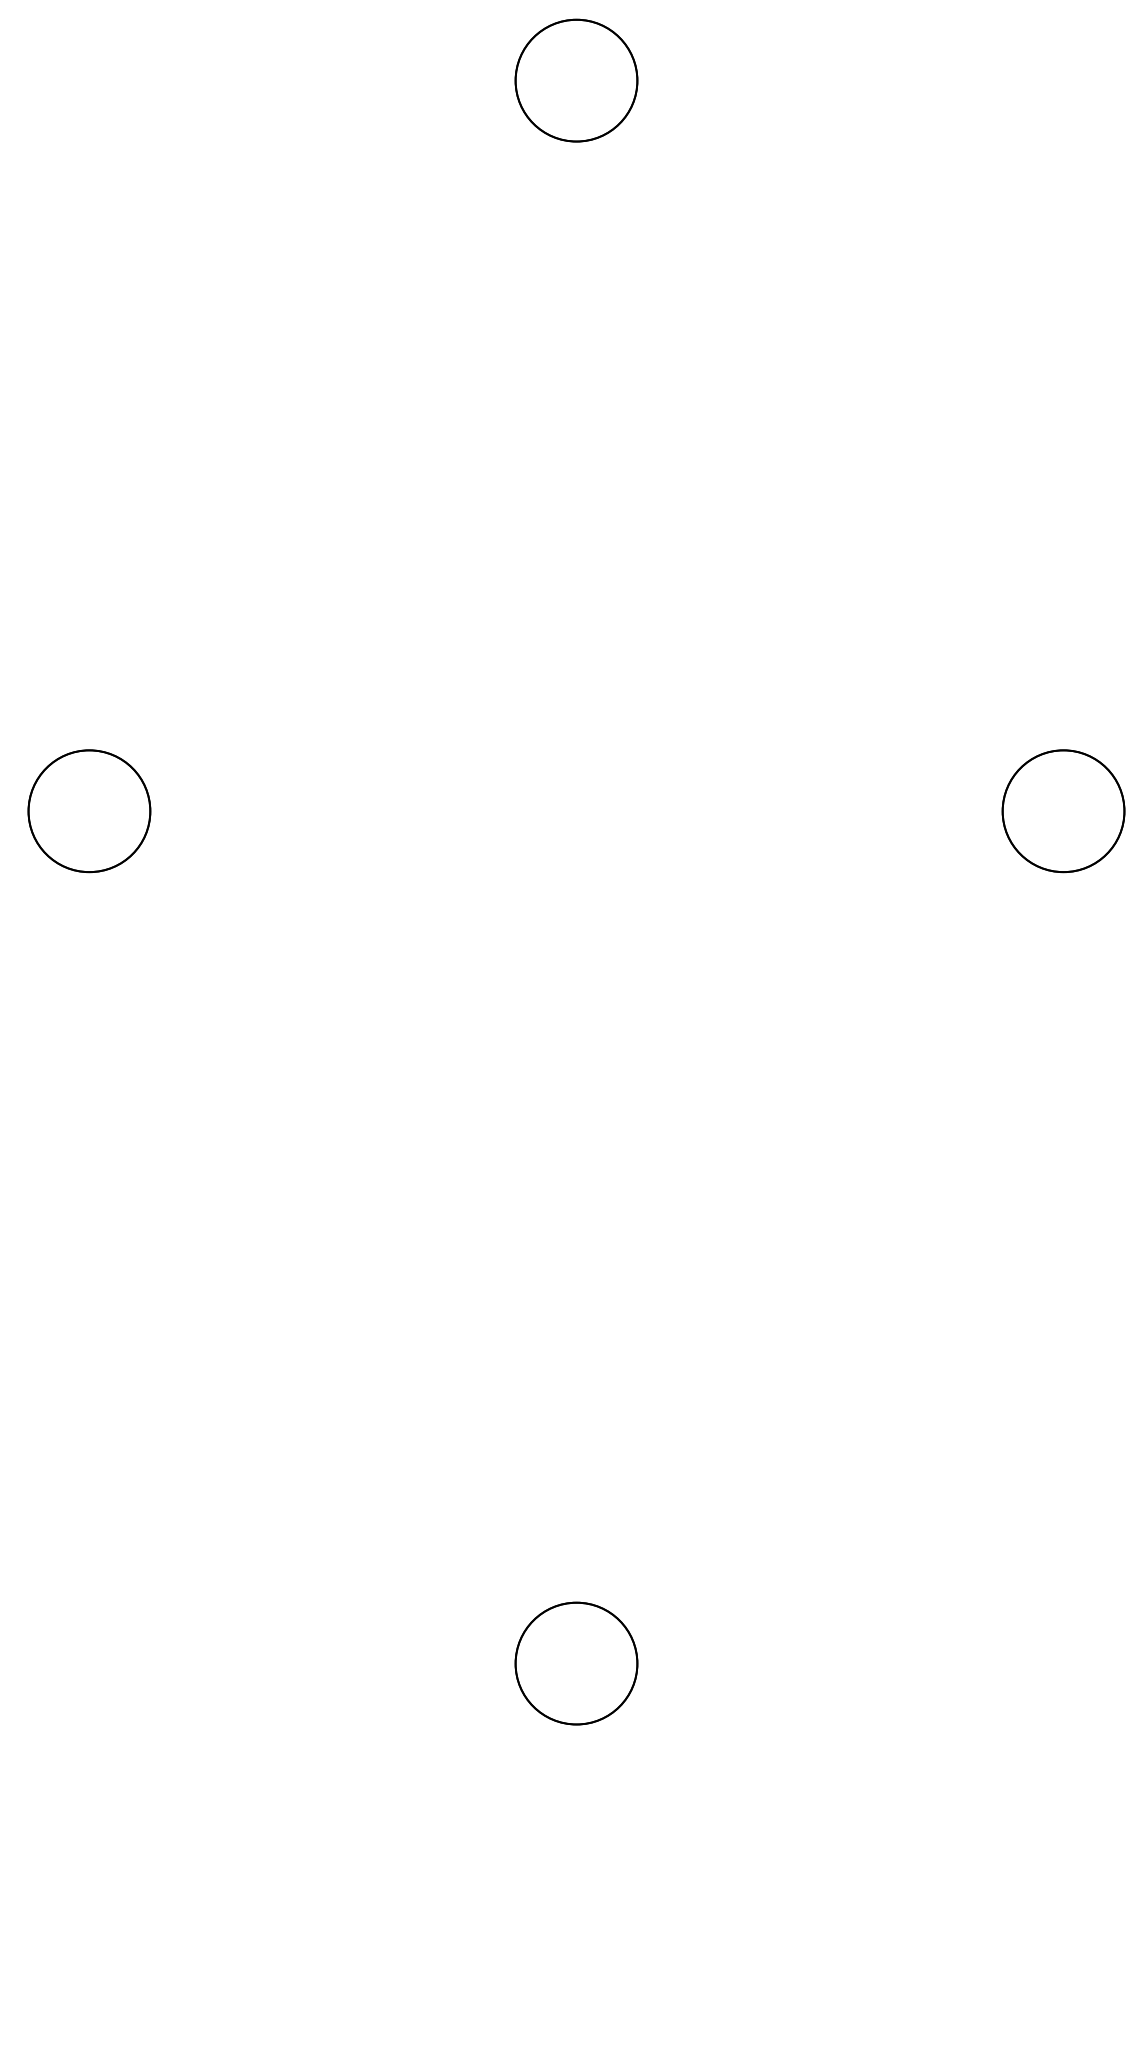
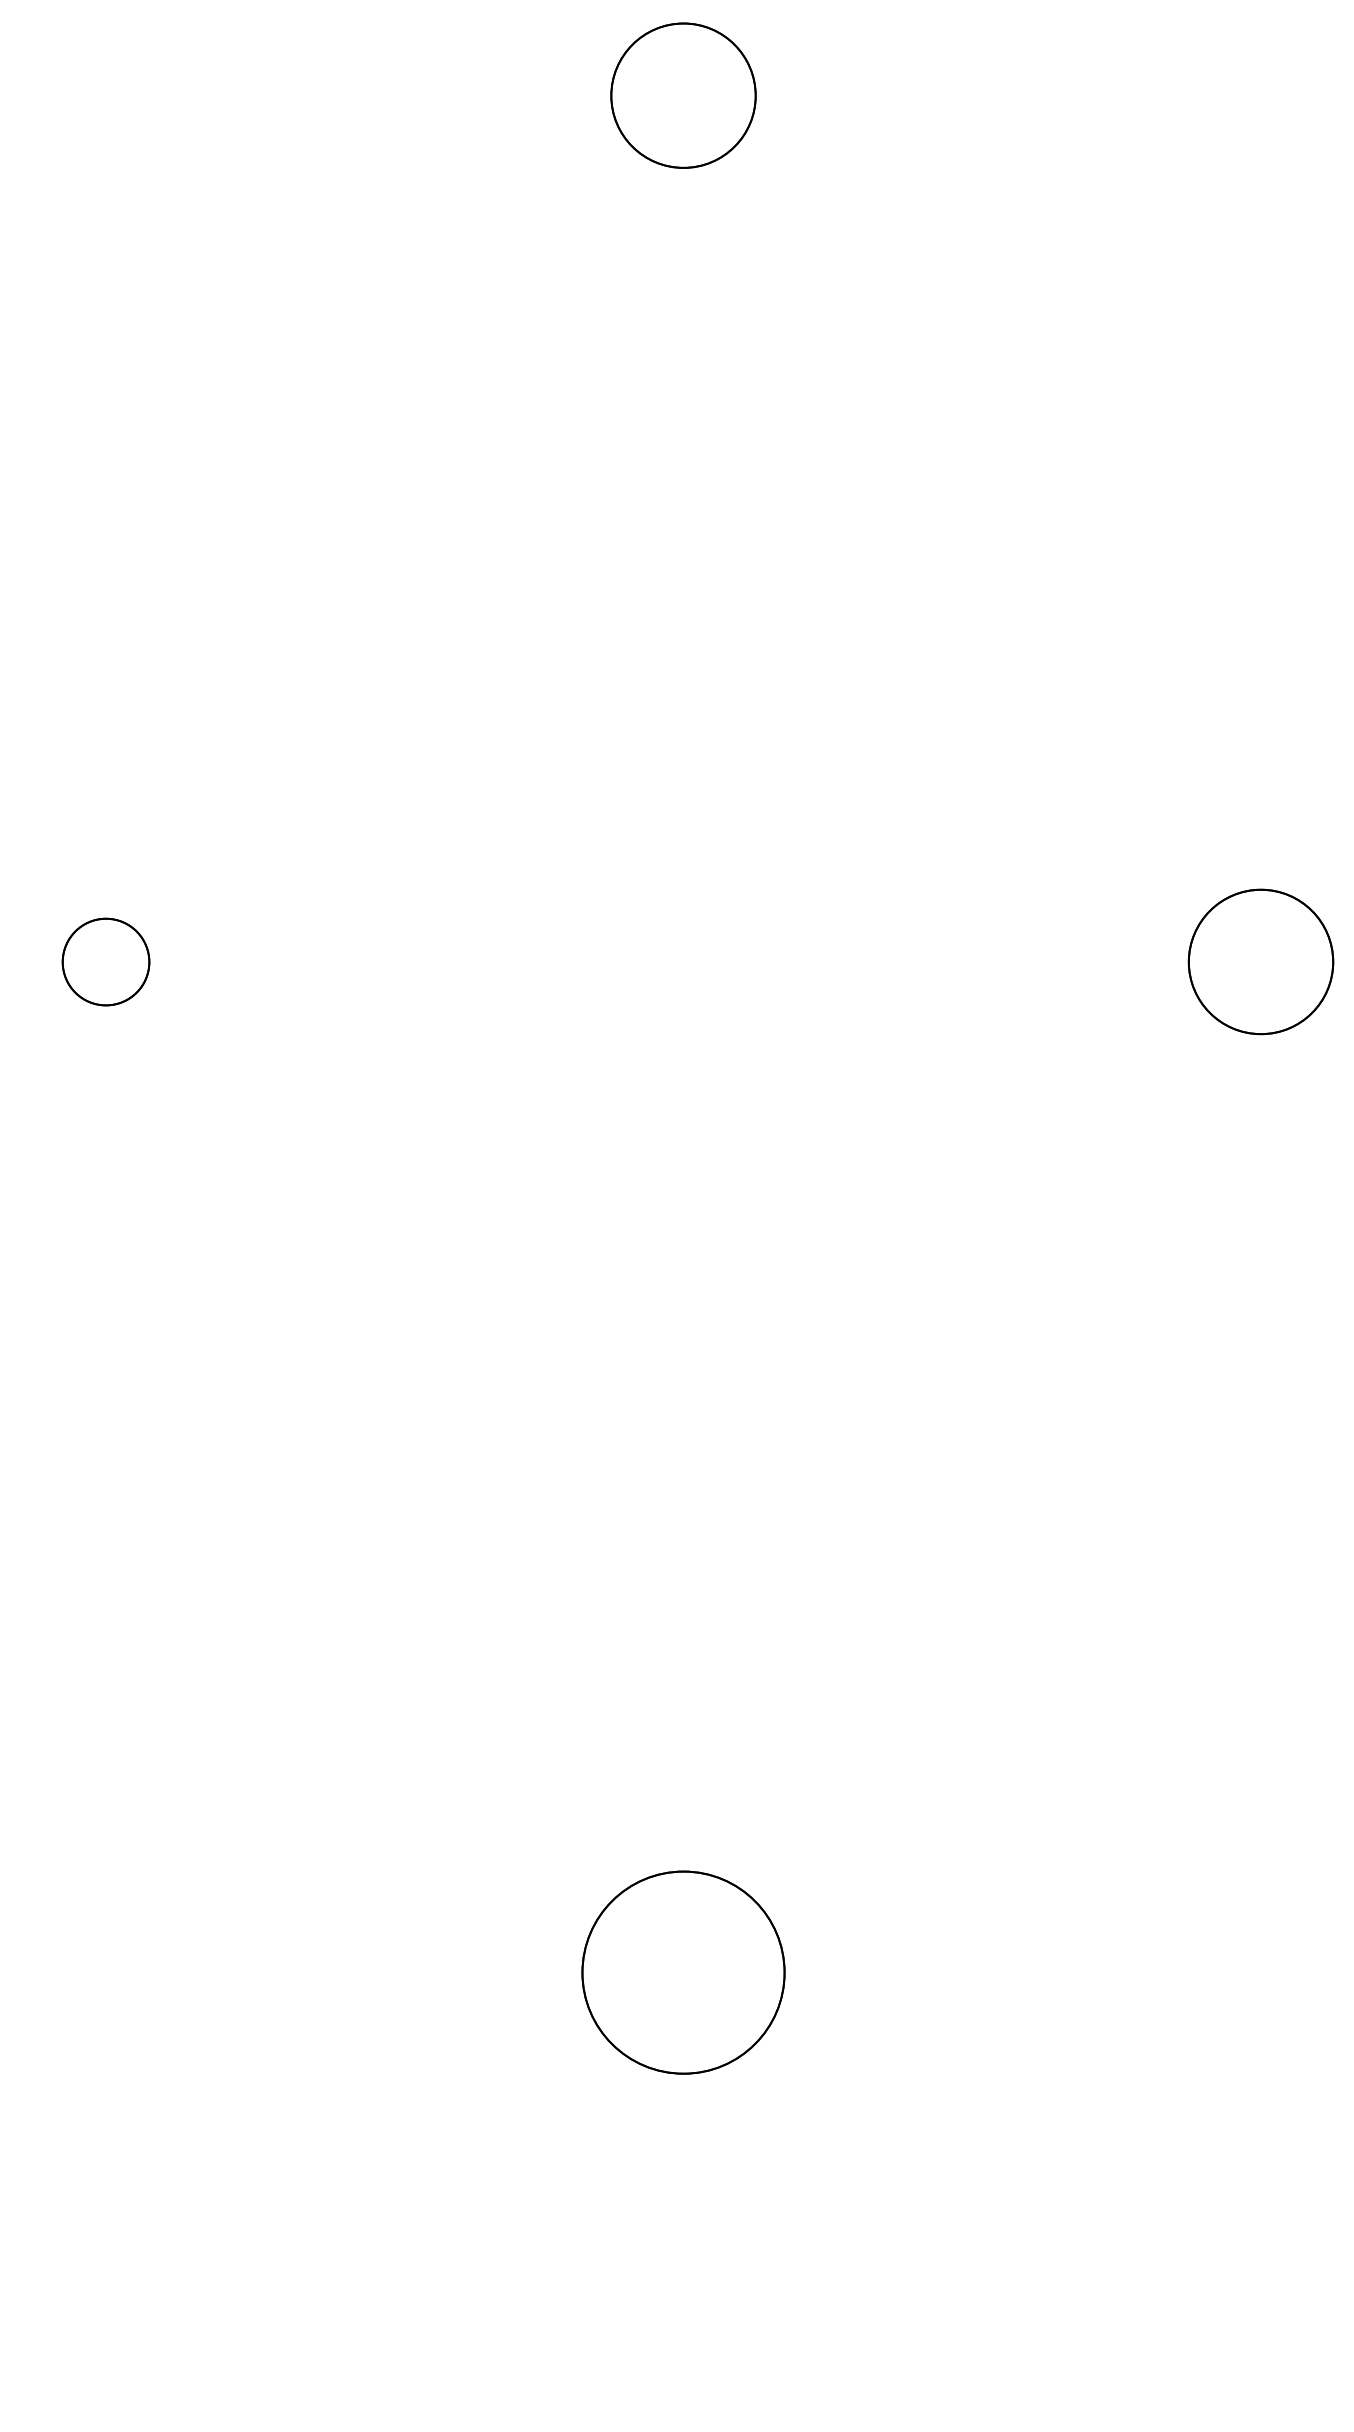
part: (89, 811) -> (106, 962), size x0.6
part: (576, 1663) -> (683, 1972), size x1.4

